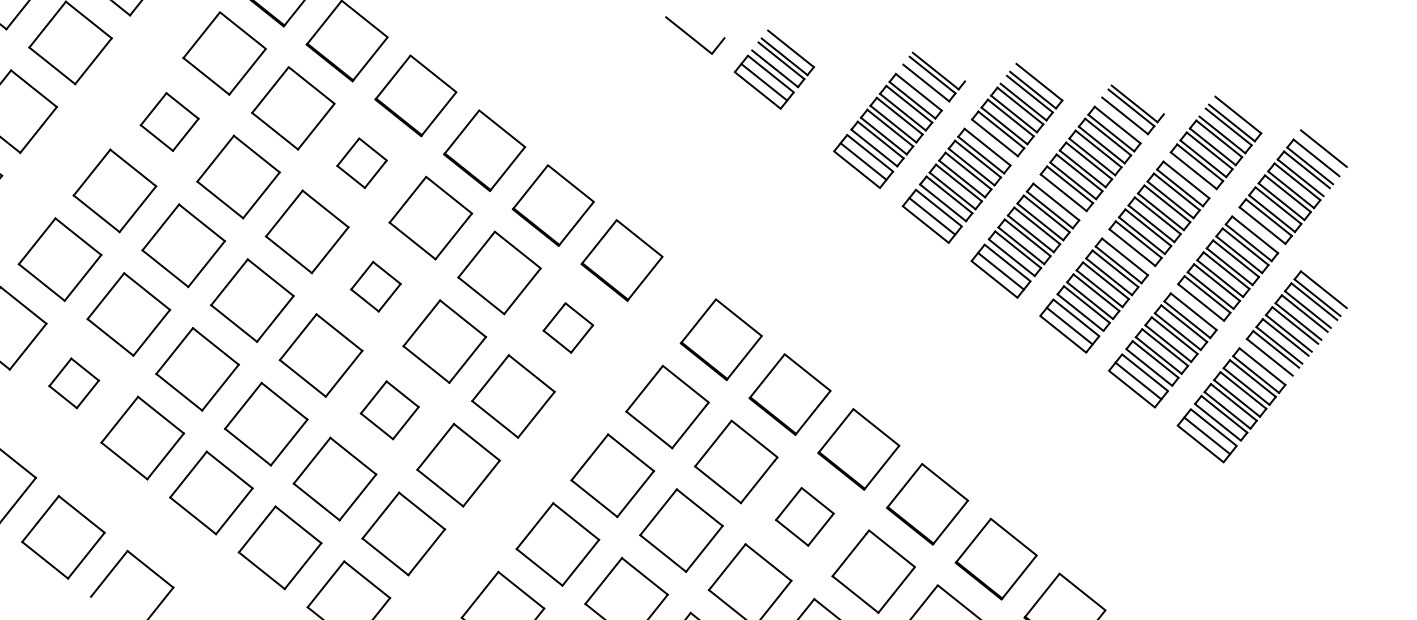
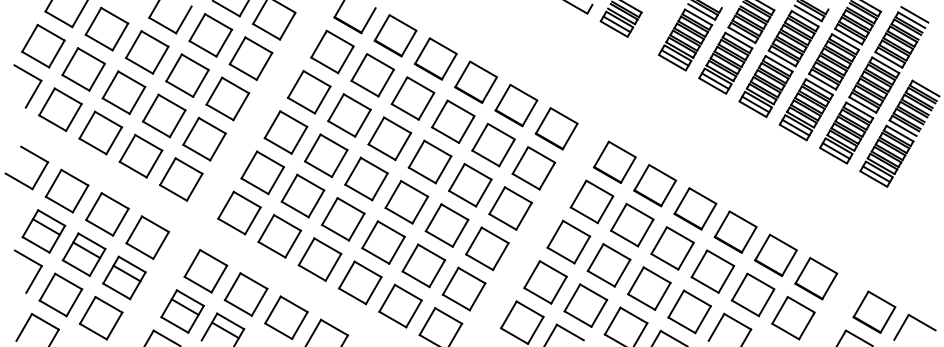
part: (168, 120) -> (308, 91), size x1.43
part: (361, 163) -> (412, 98), size x1.67
part: (375, 285) -> (429, 161), size x1.67
part: (567, 328) -> (533, 168), size x1.67
part: (73, 383) -> (279, 236), size x1.67
part: (388, 410) -> (446, 225), size x1.43
part: (804, 516) -> (672, 248), size x1.43

